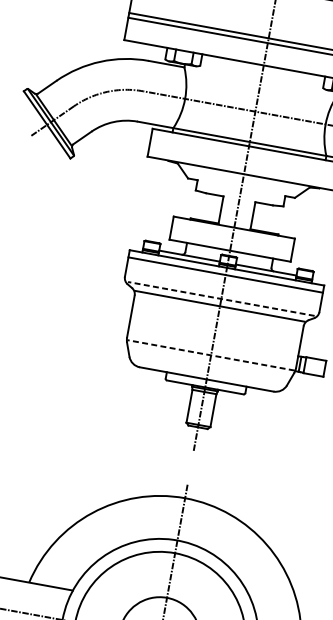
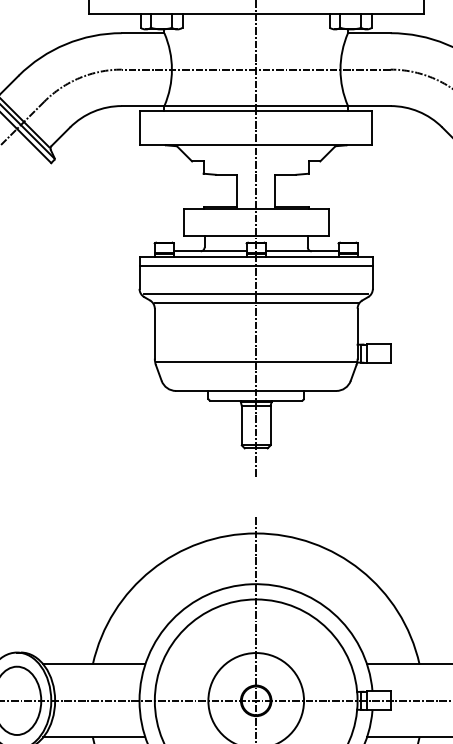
line: (221, 299) -> (256, 294), dashed -> solid
line: (210, 355) -> (255, 362), dashed -> solid

